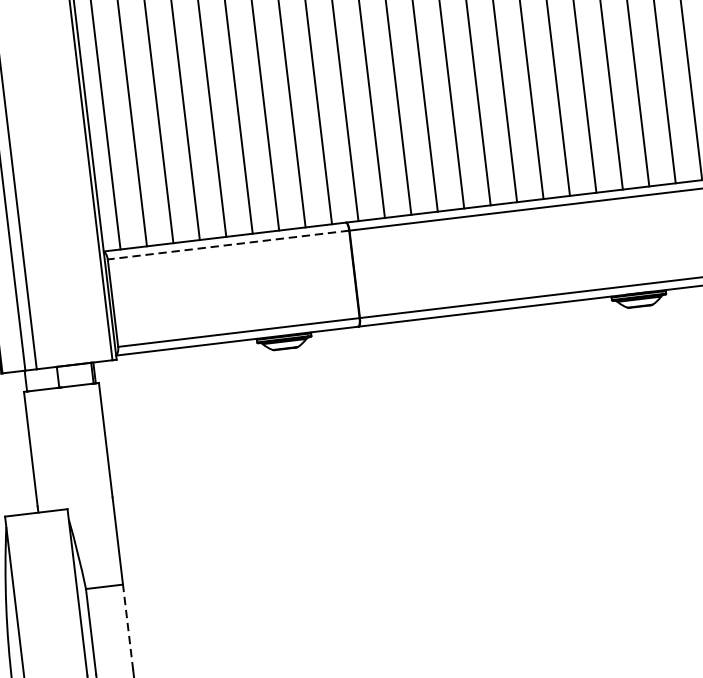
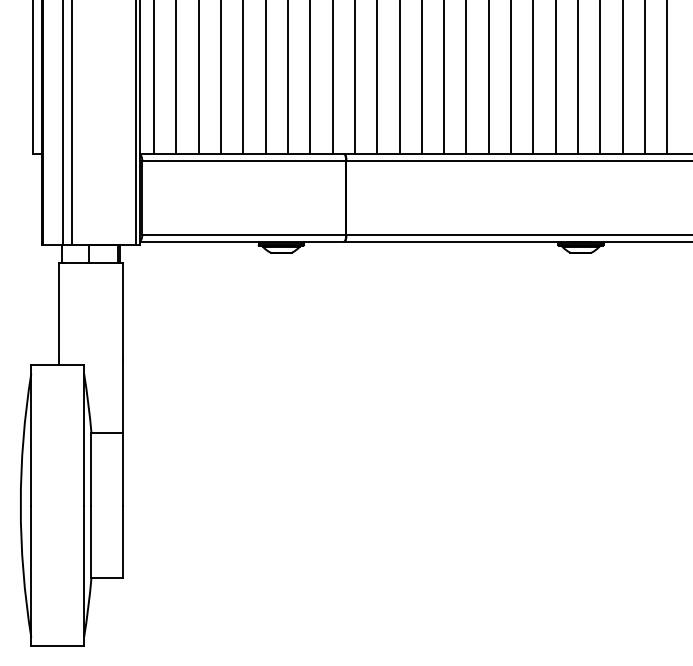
line: (228, 244) -> (244, 160), dashed -> solid
line: (127, 626) -> (122, 468), dashed -> solid

